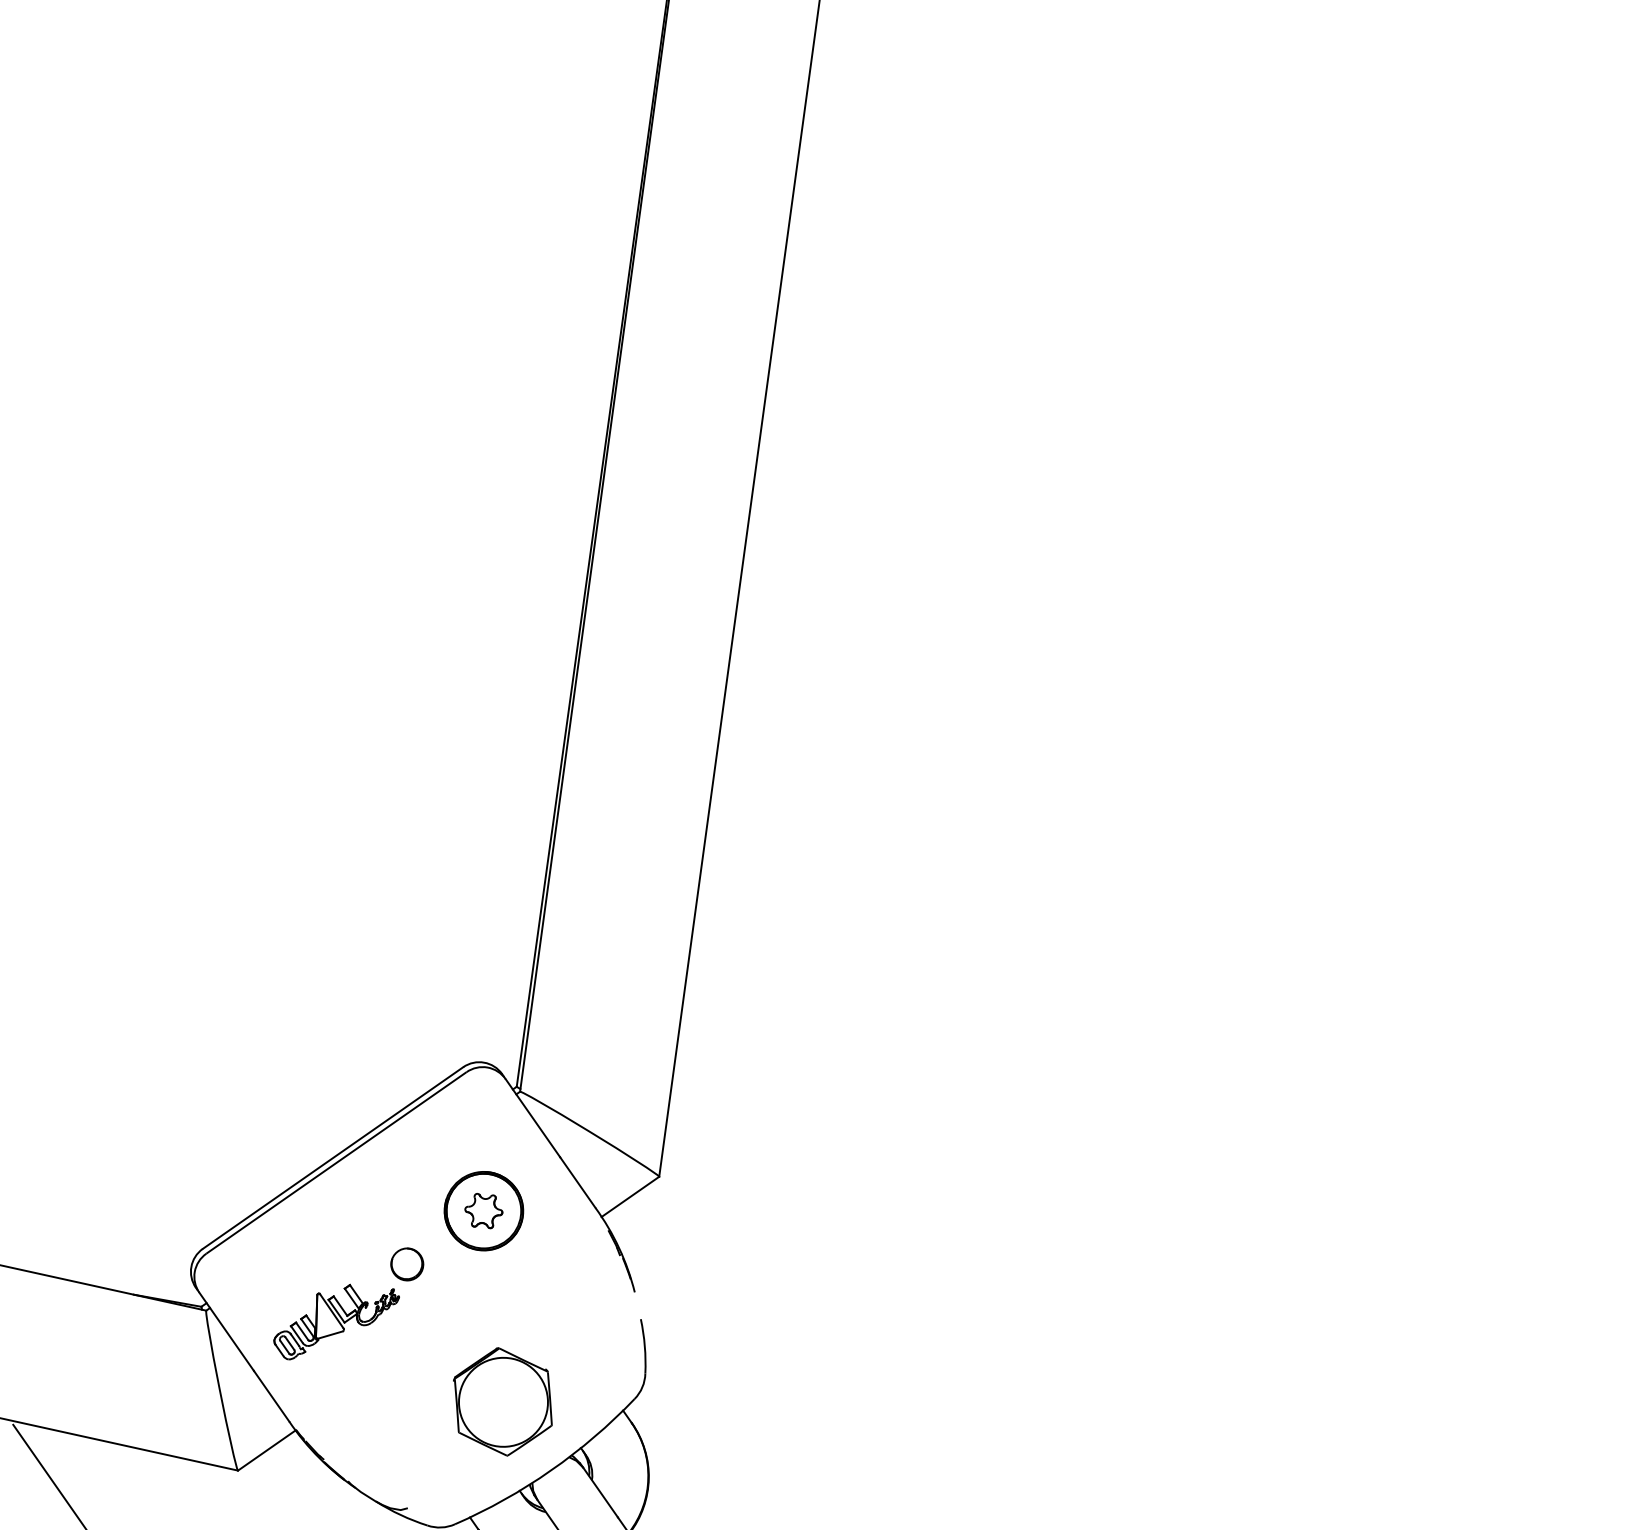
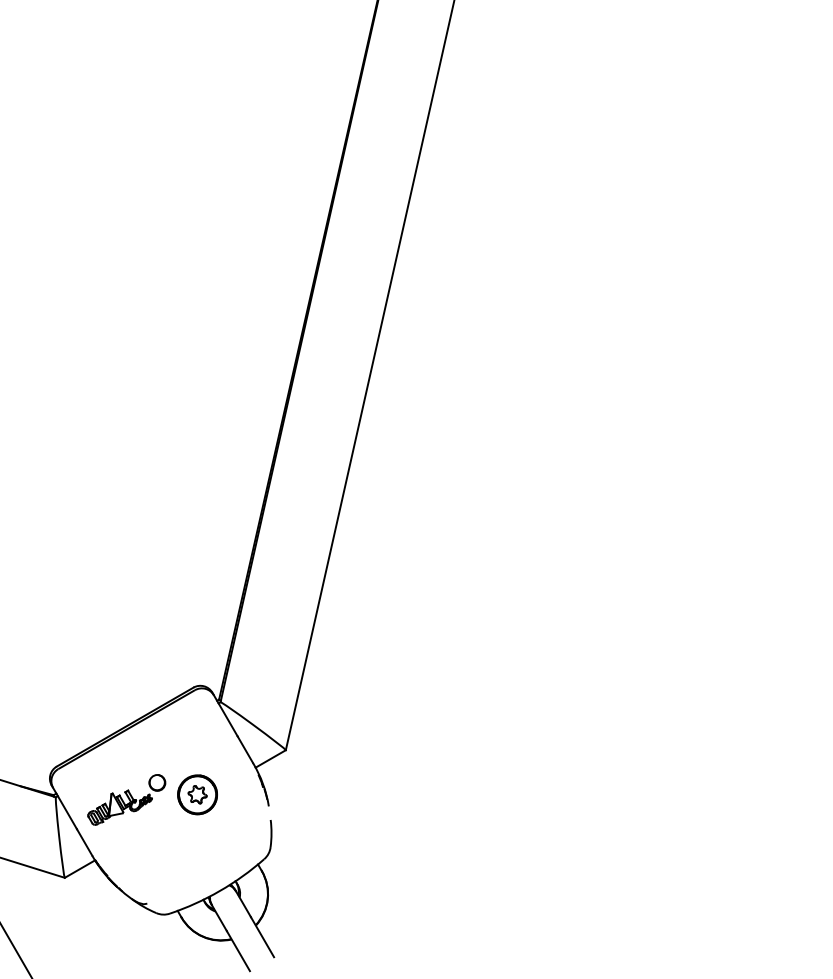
part: (483, 1210) -> (197, 794), moved
part: (502, 1400) -> (198, 854), removed

